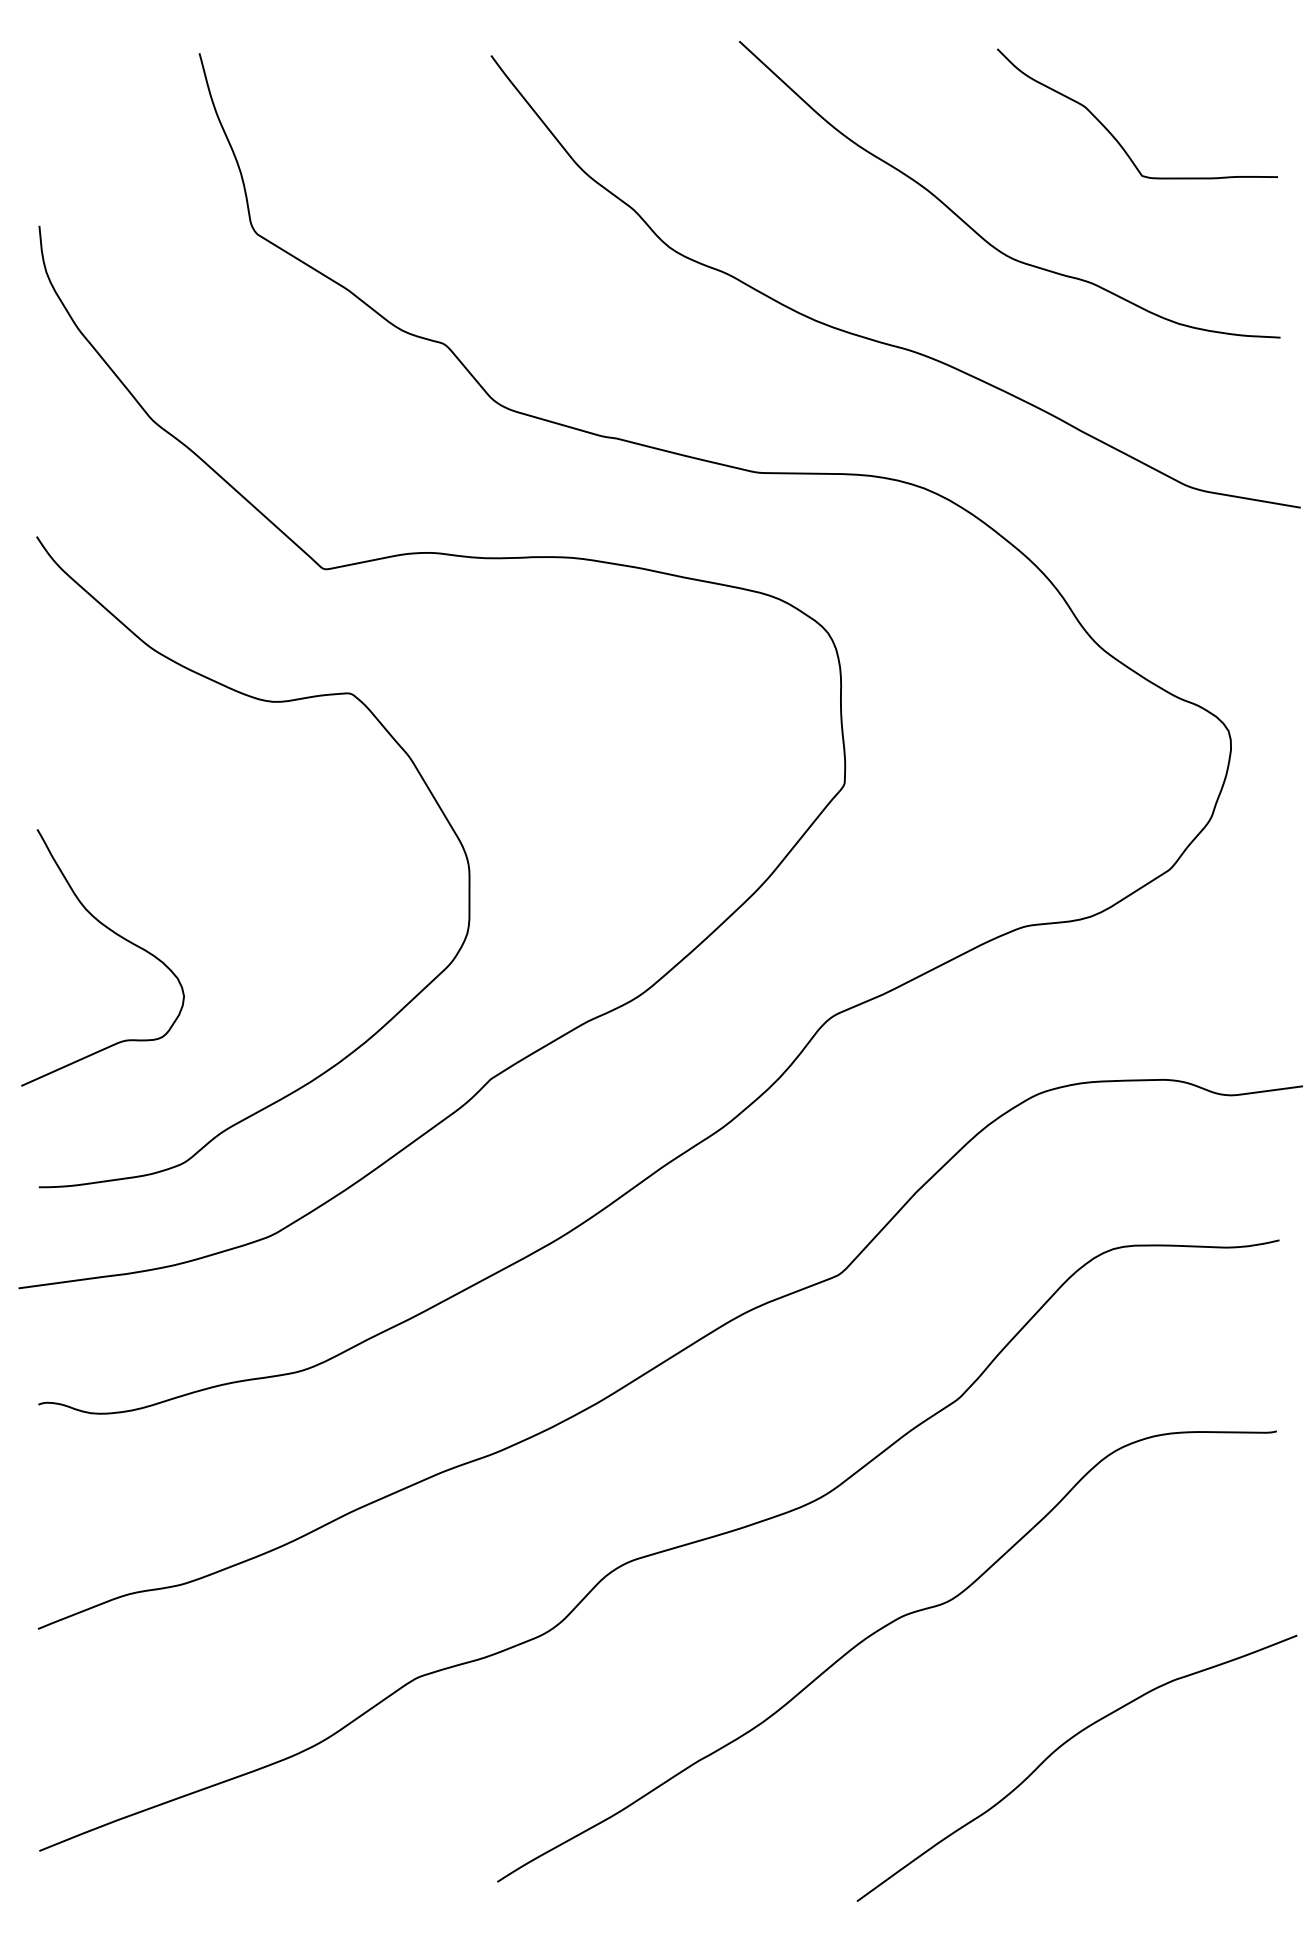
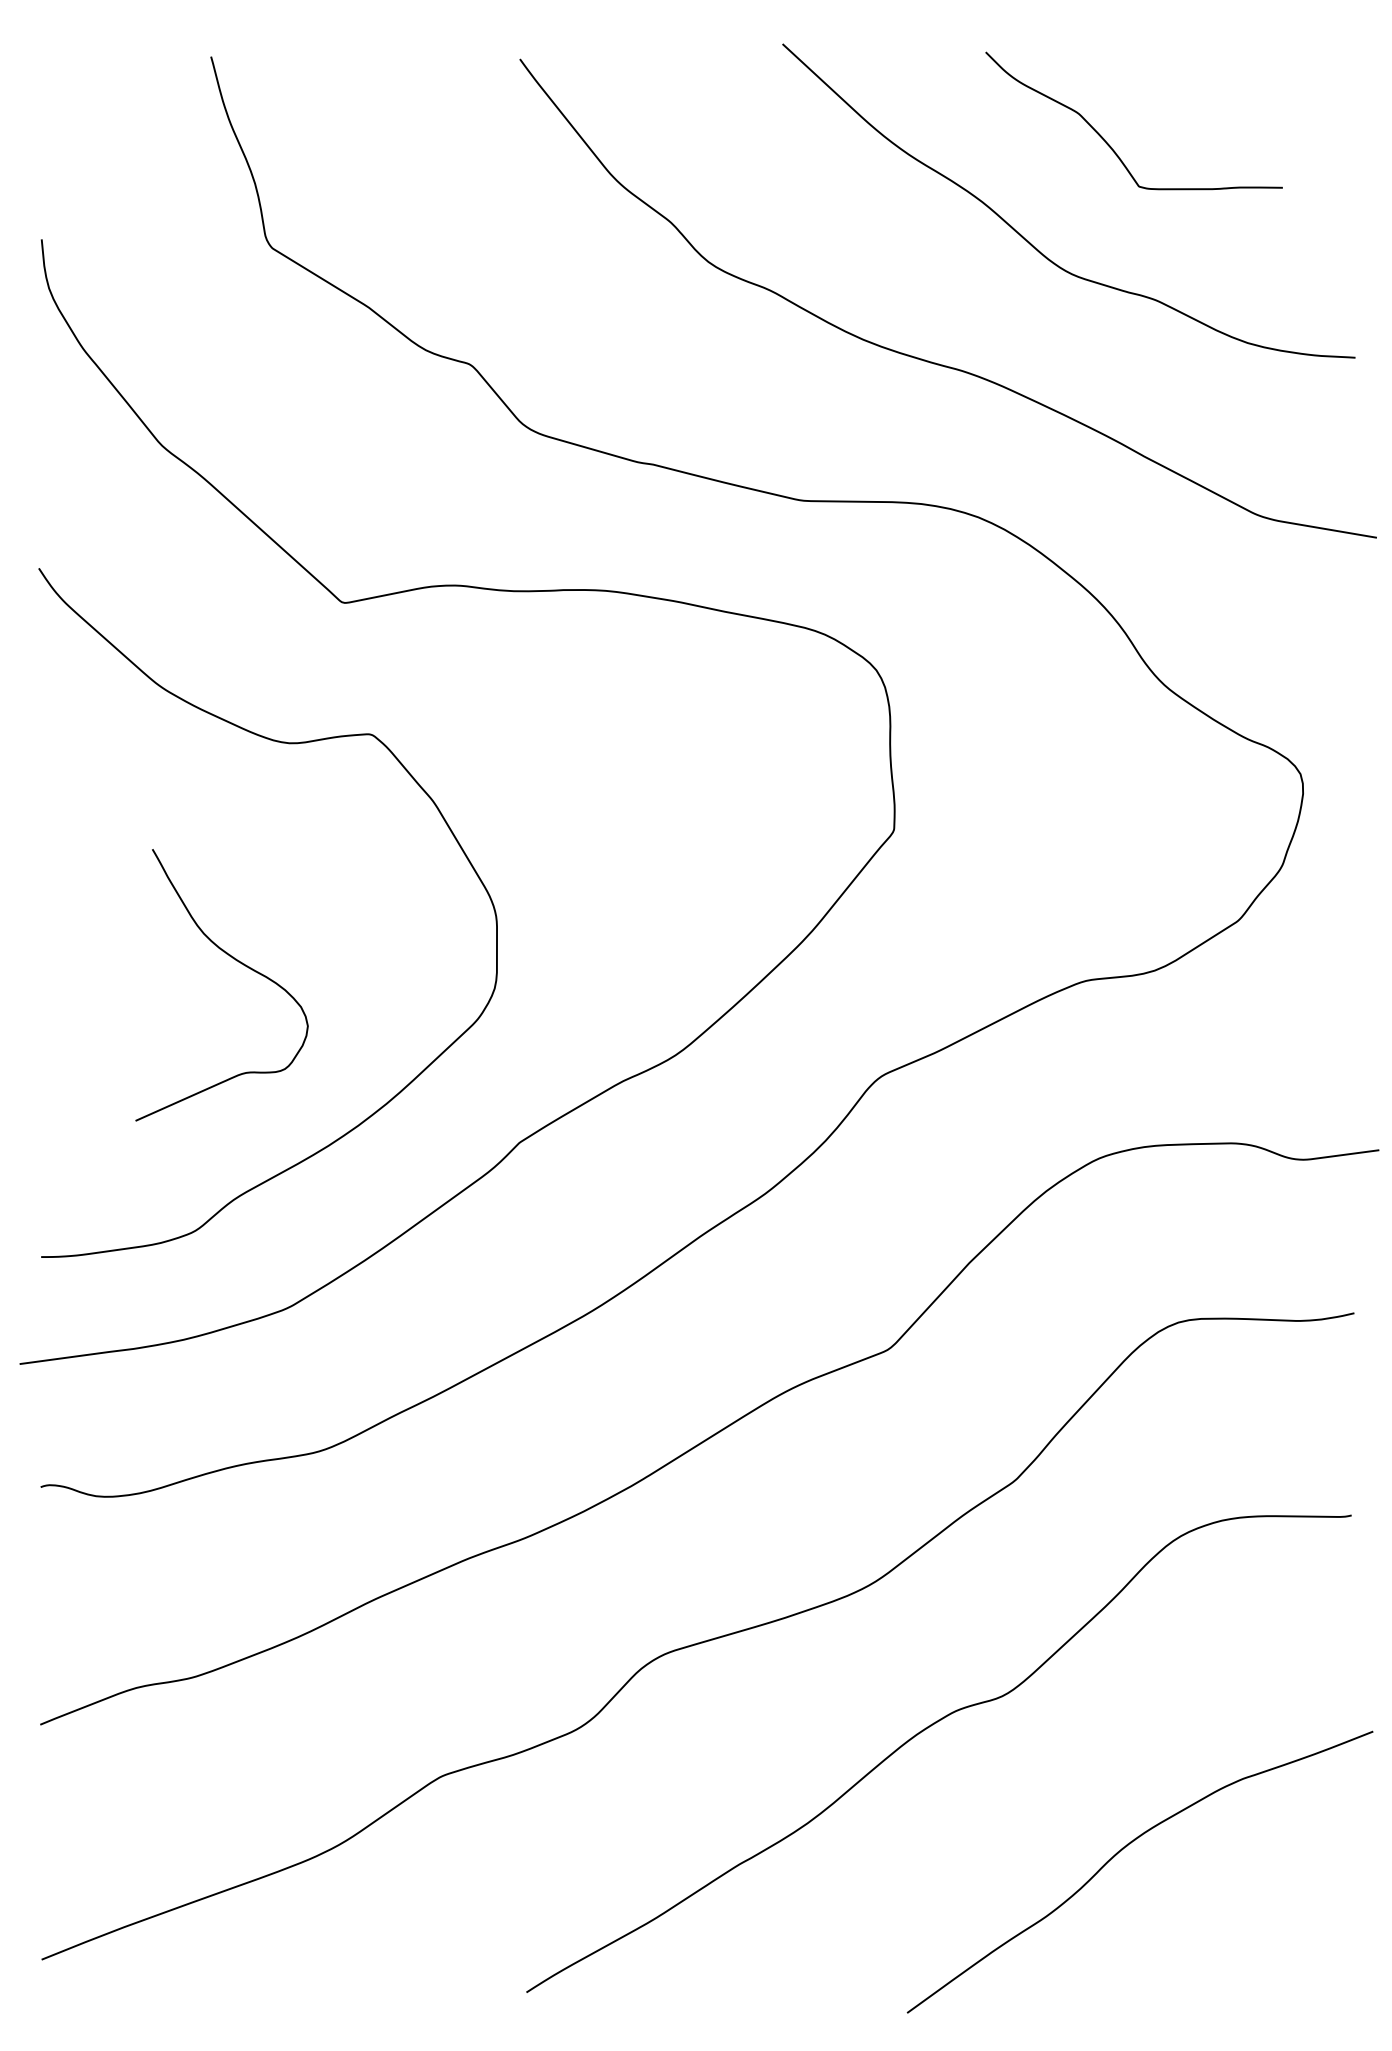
curve: (1114, 136) -> (1109, 144), moved
curve: (116, 935) -> (236, 961), moved

